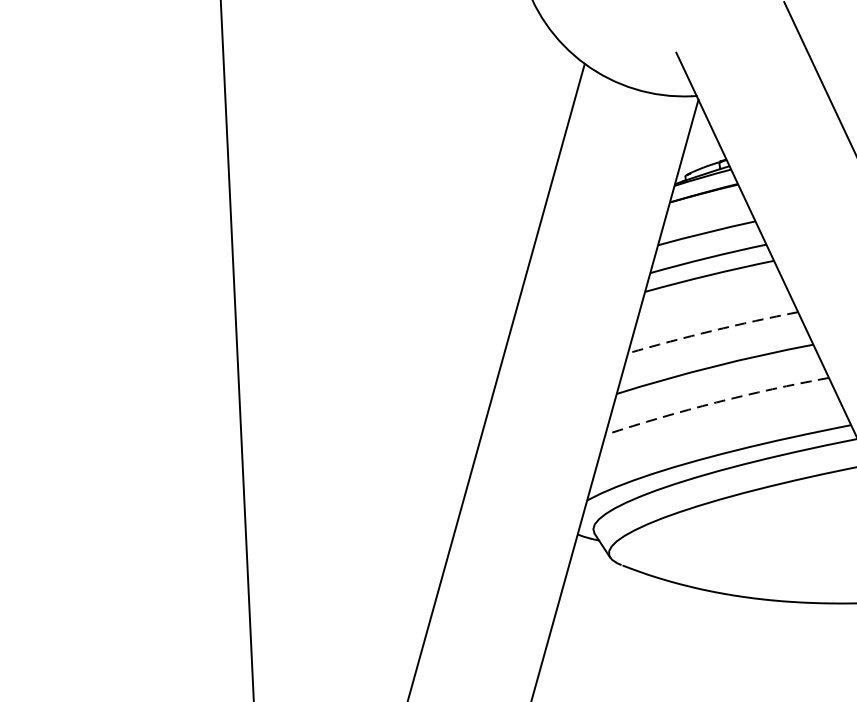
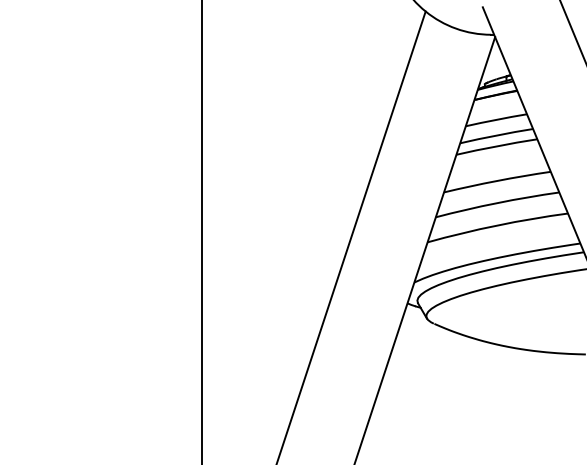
arc: (713, 330) -> (497, 180), dashed -> solid
arc: (716, 402) -> (497, 225), dashed -> solid

